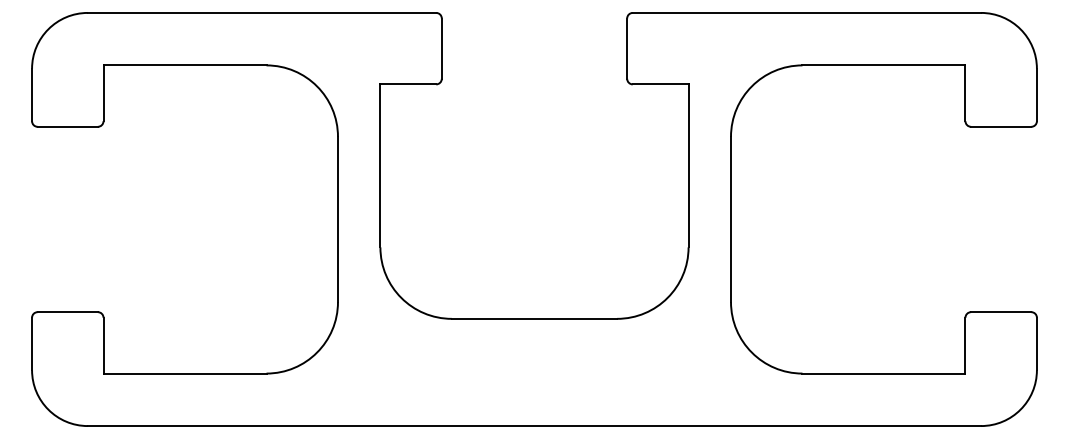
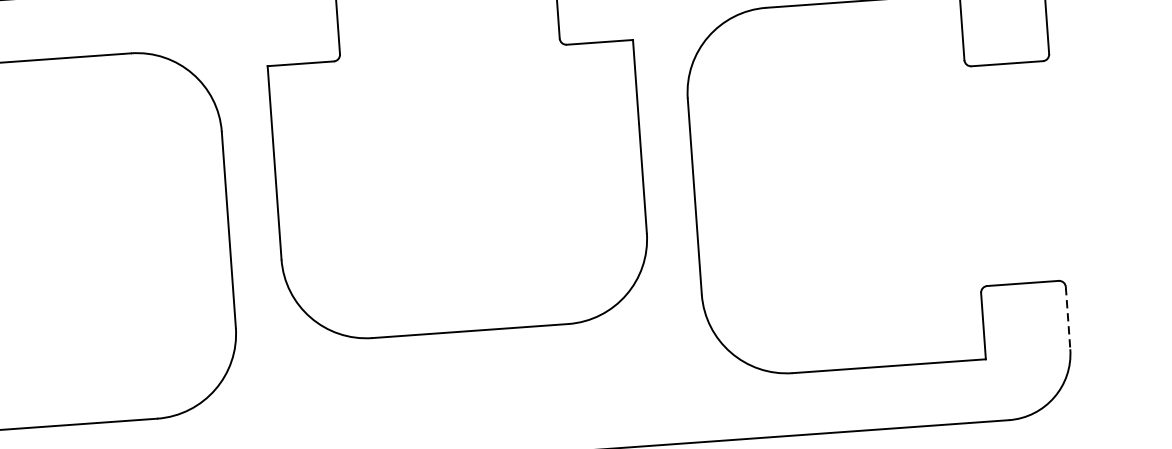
line: (1036, 344) -> (1067, 318), solid -> dashed

